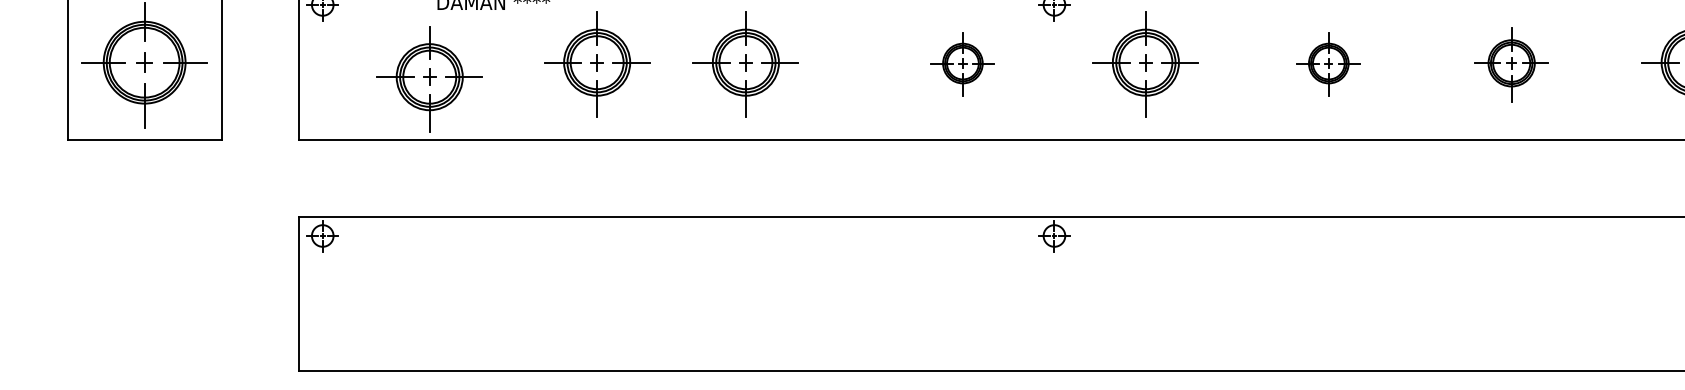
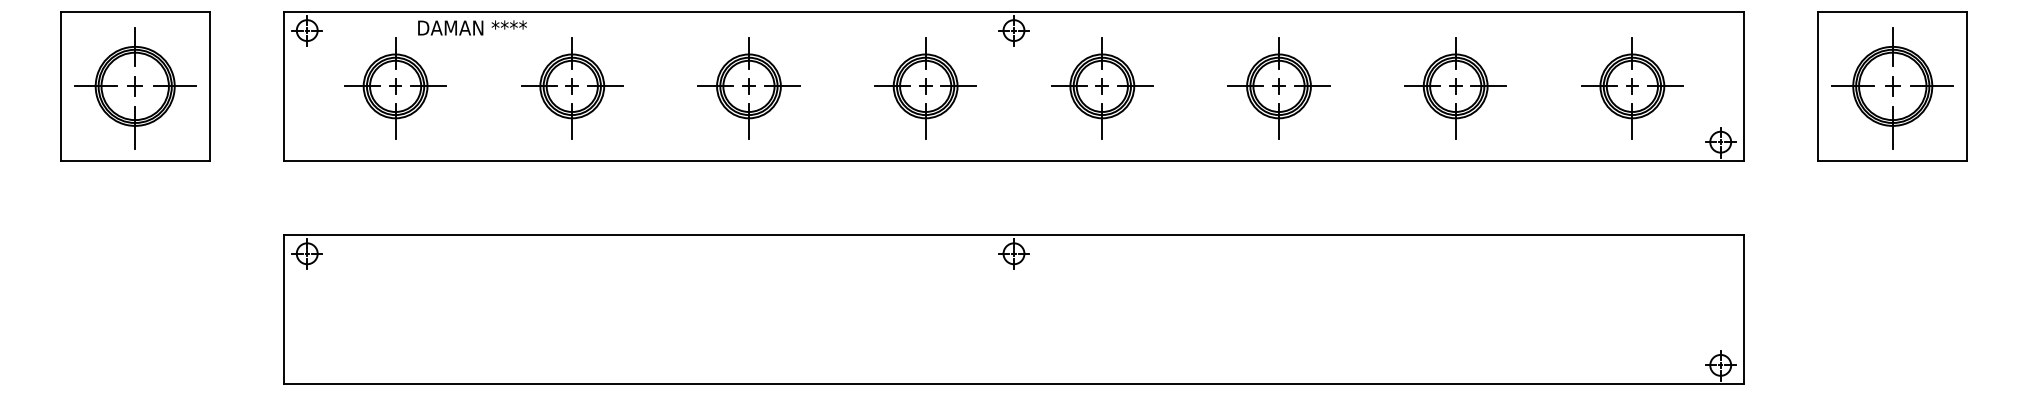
part: (745, 64) -> (748, 88), moved
part: (962, 64) -> (925, 88), size x1.67
part: (1328, 64) -> (1278, 88), size x1.67
part: (1511, 64) -> (1455, 88), size x1.43
part: (429, 79) -> (395, 88), moved

